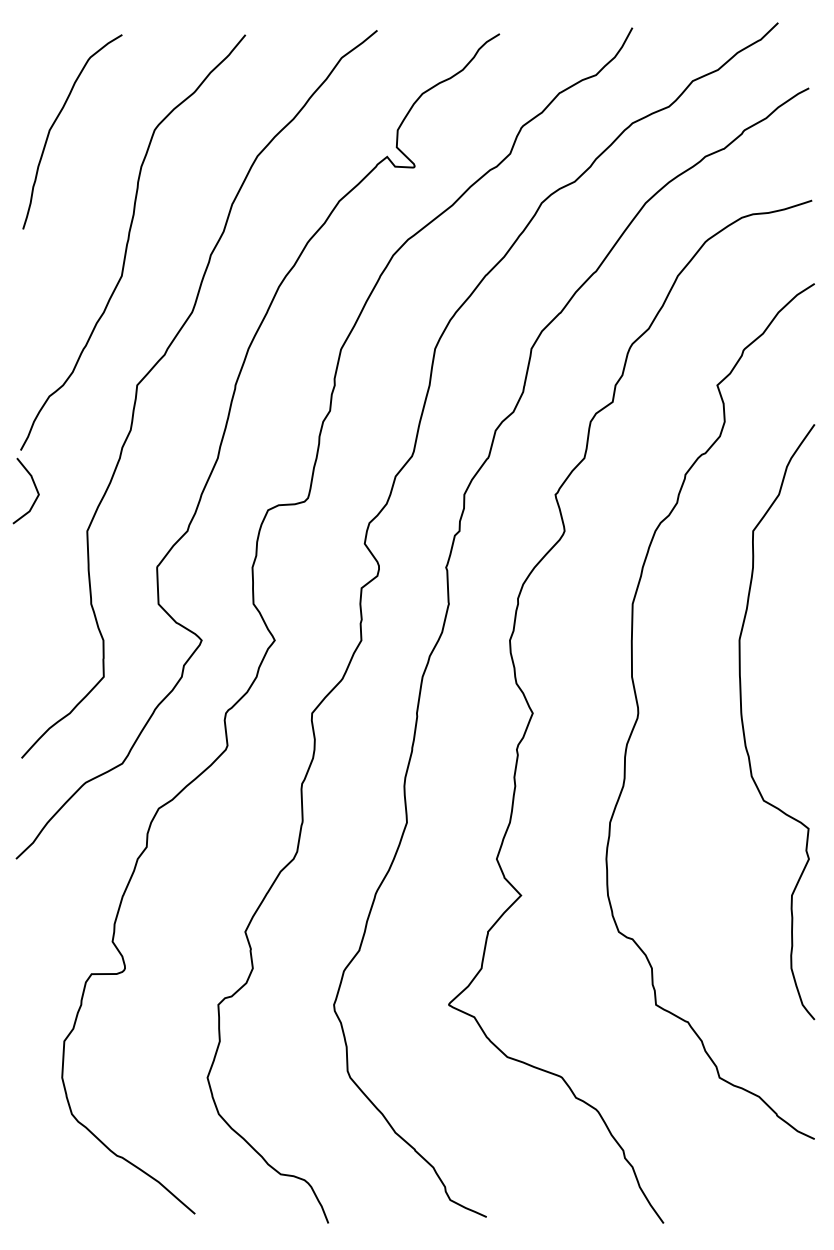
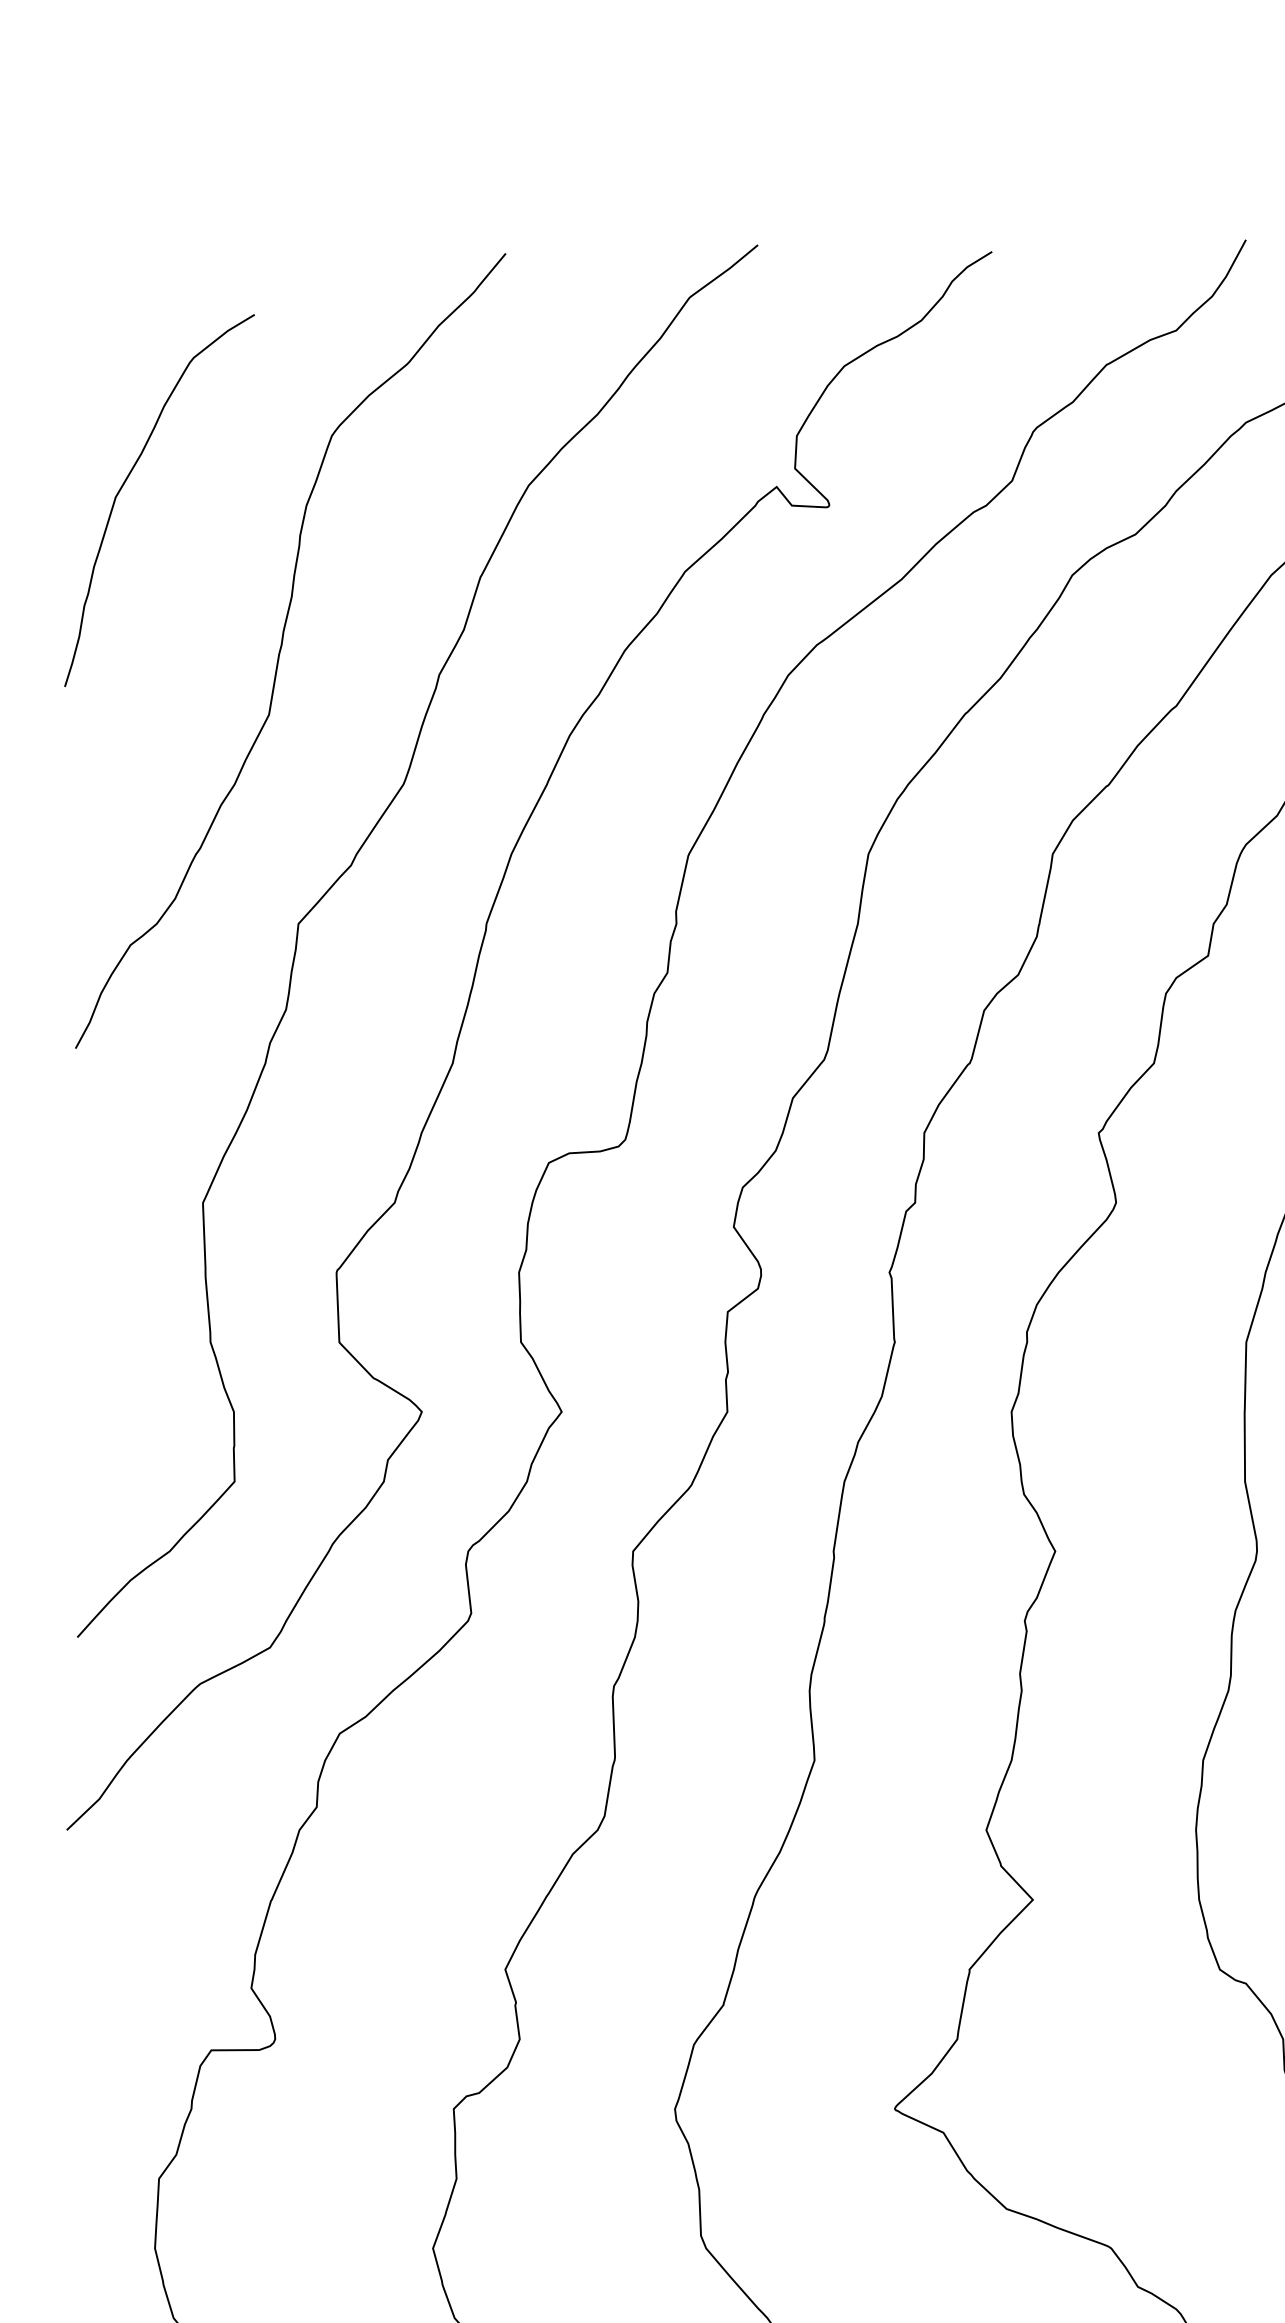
curve: (57, 119) -> (130, 476), moved
curve: (34, 486) -> (102, 1117), removed

